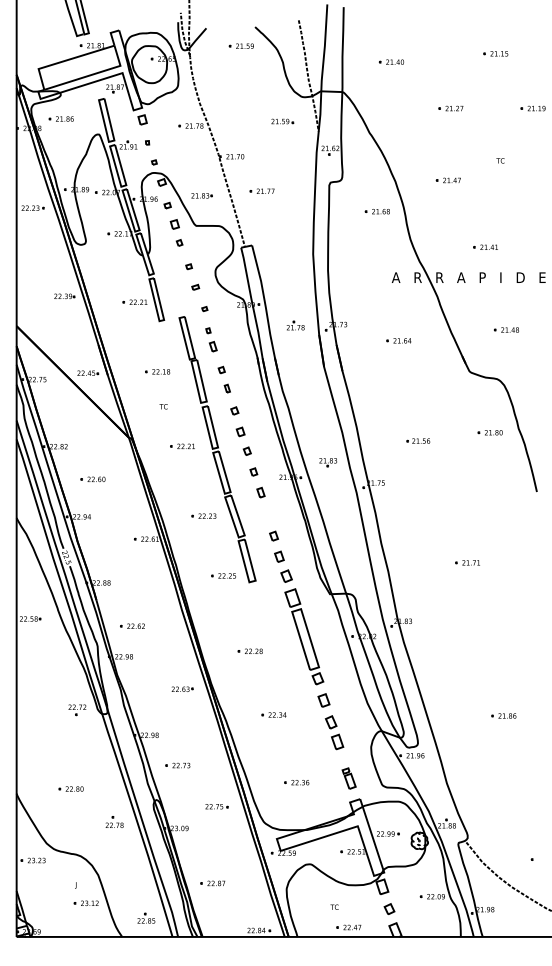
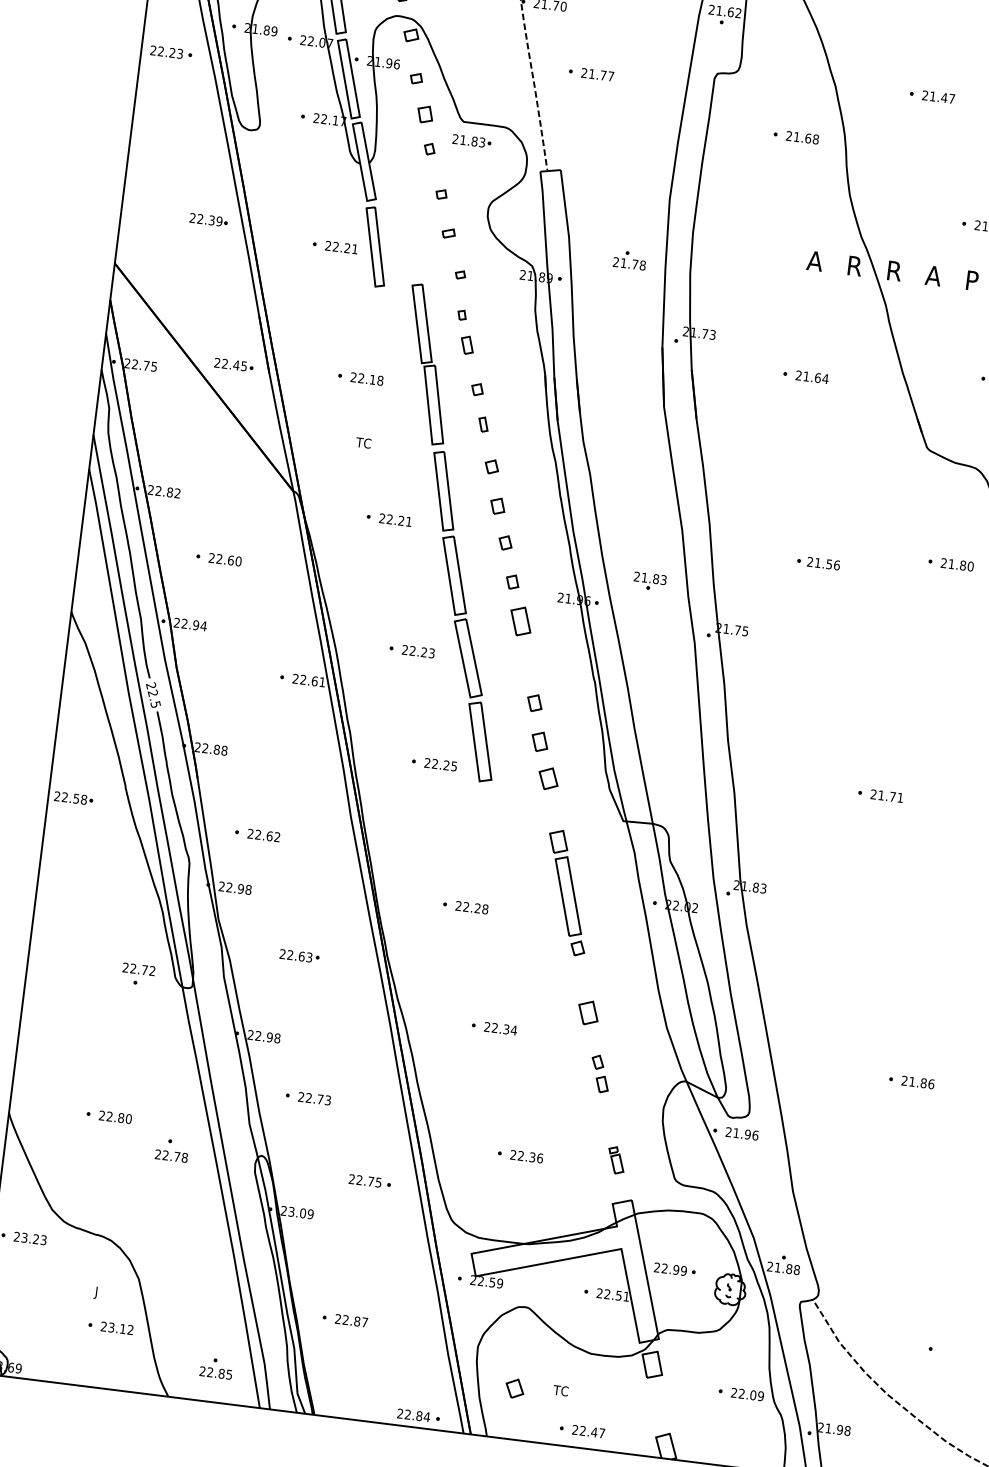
part: (201, 195) -> (471, 140), moved
part: (295, 325) -> (629, 259), moved
part: (260, 492) -> (520, 620), size x1.6
part: (304, 636) -> (567, 892), size x0.7
part: (182, 688) -> (299, 954), moved
part: (334, 732) -> (600, 1073), size x0.6
part: (348, 778) -> (615, 1160), size x0.7
part: (114, 821) -> (172, 1149), moved
part: (389, 908) -> (515, 1387), moved

